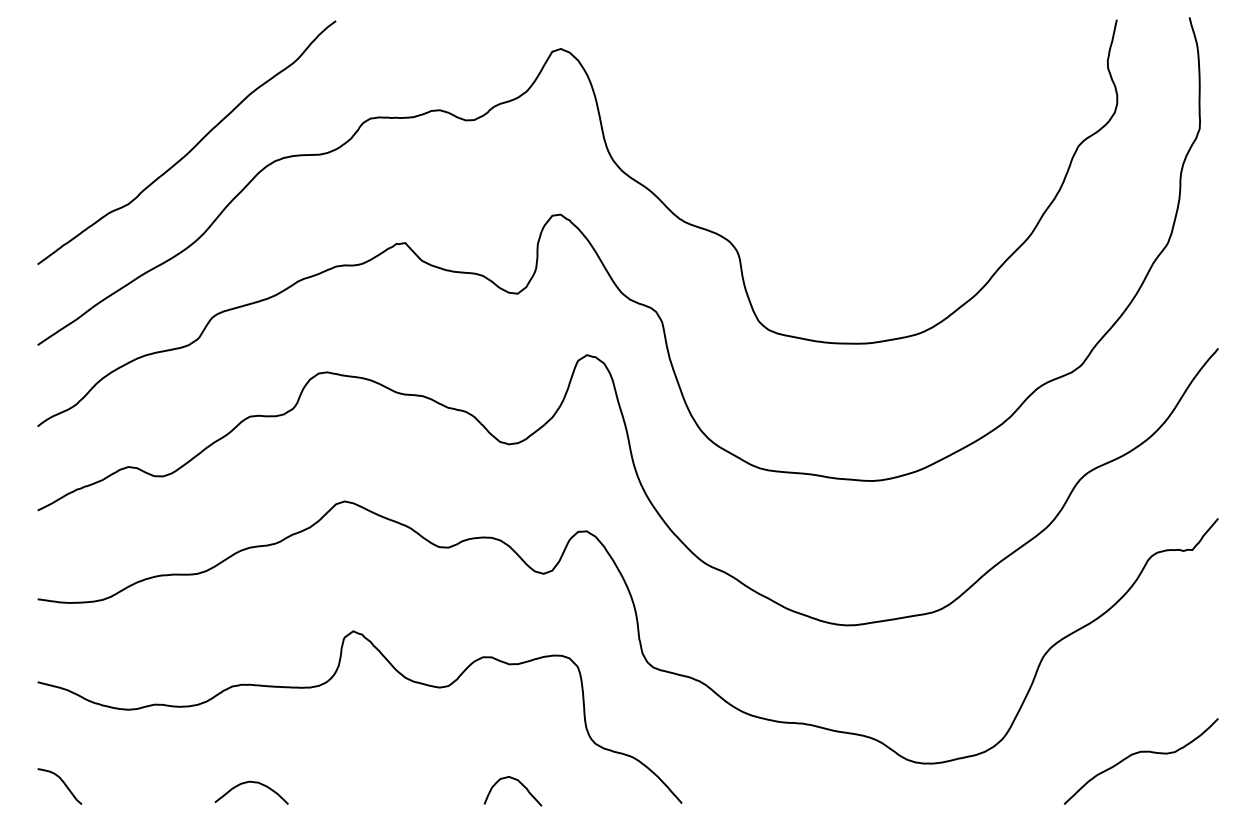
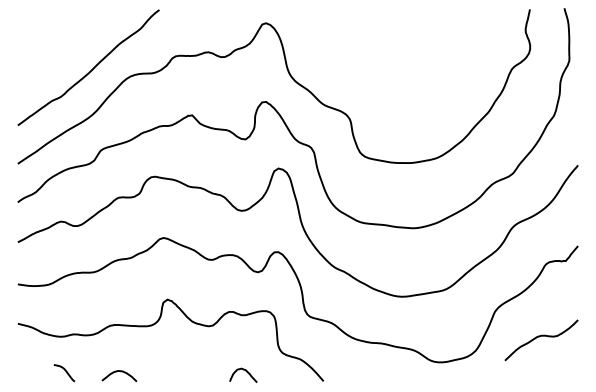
curve: (1136, 755) -> (539, 337), moved
curve: (64, 787) -> (66, 373), moved

